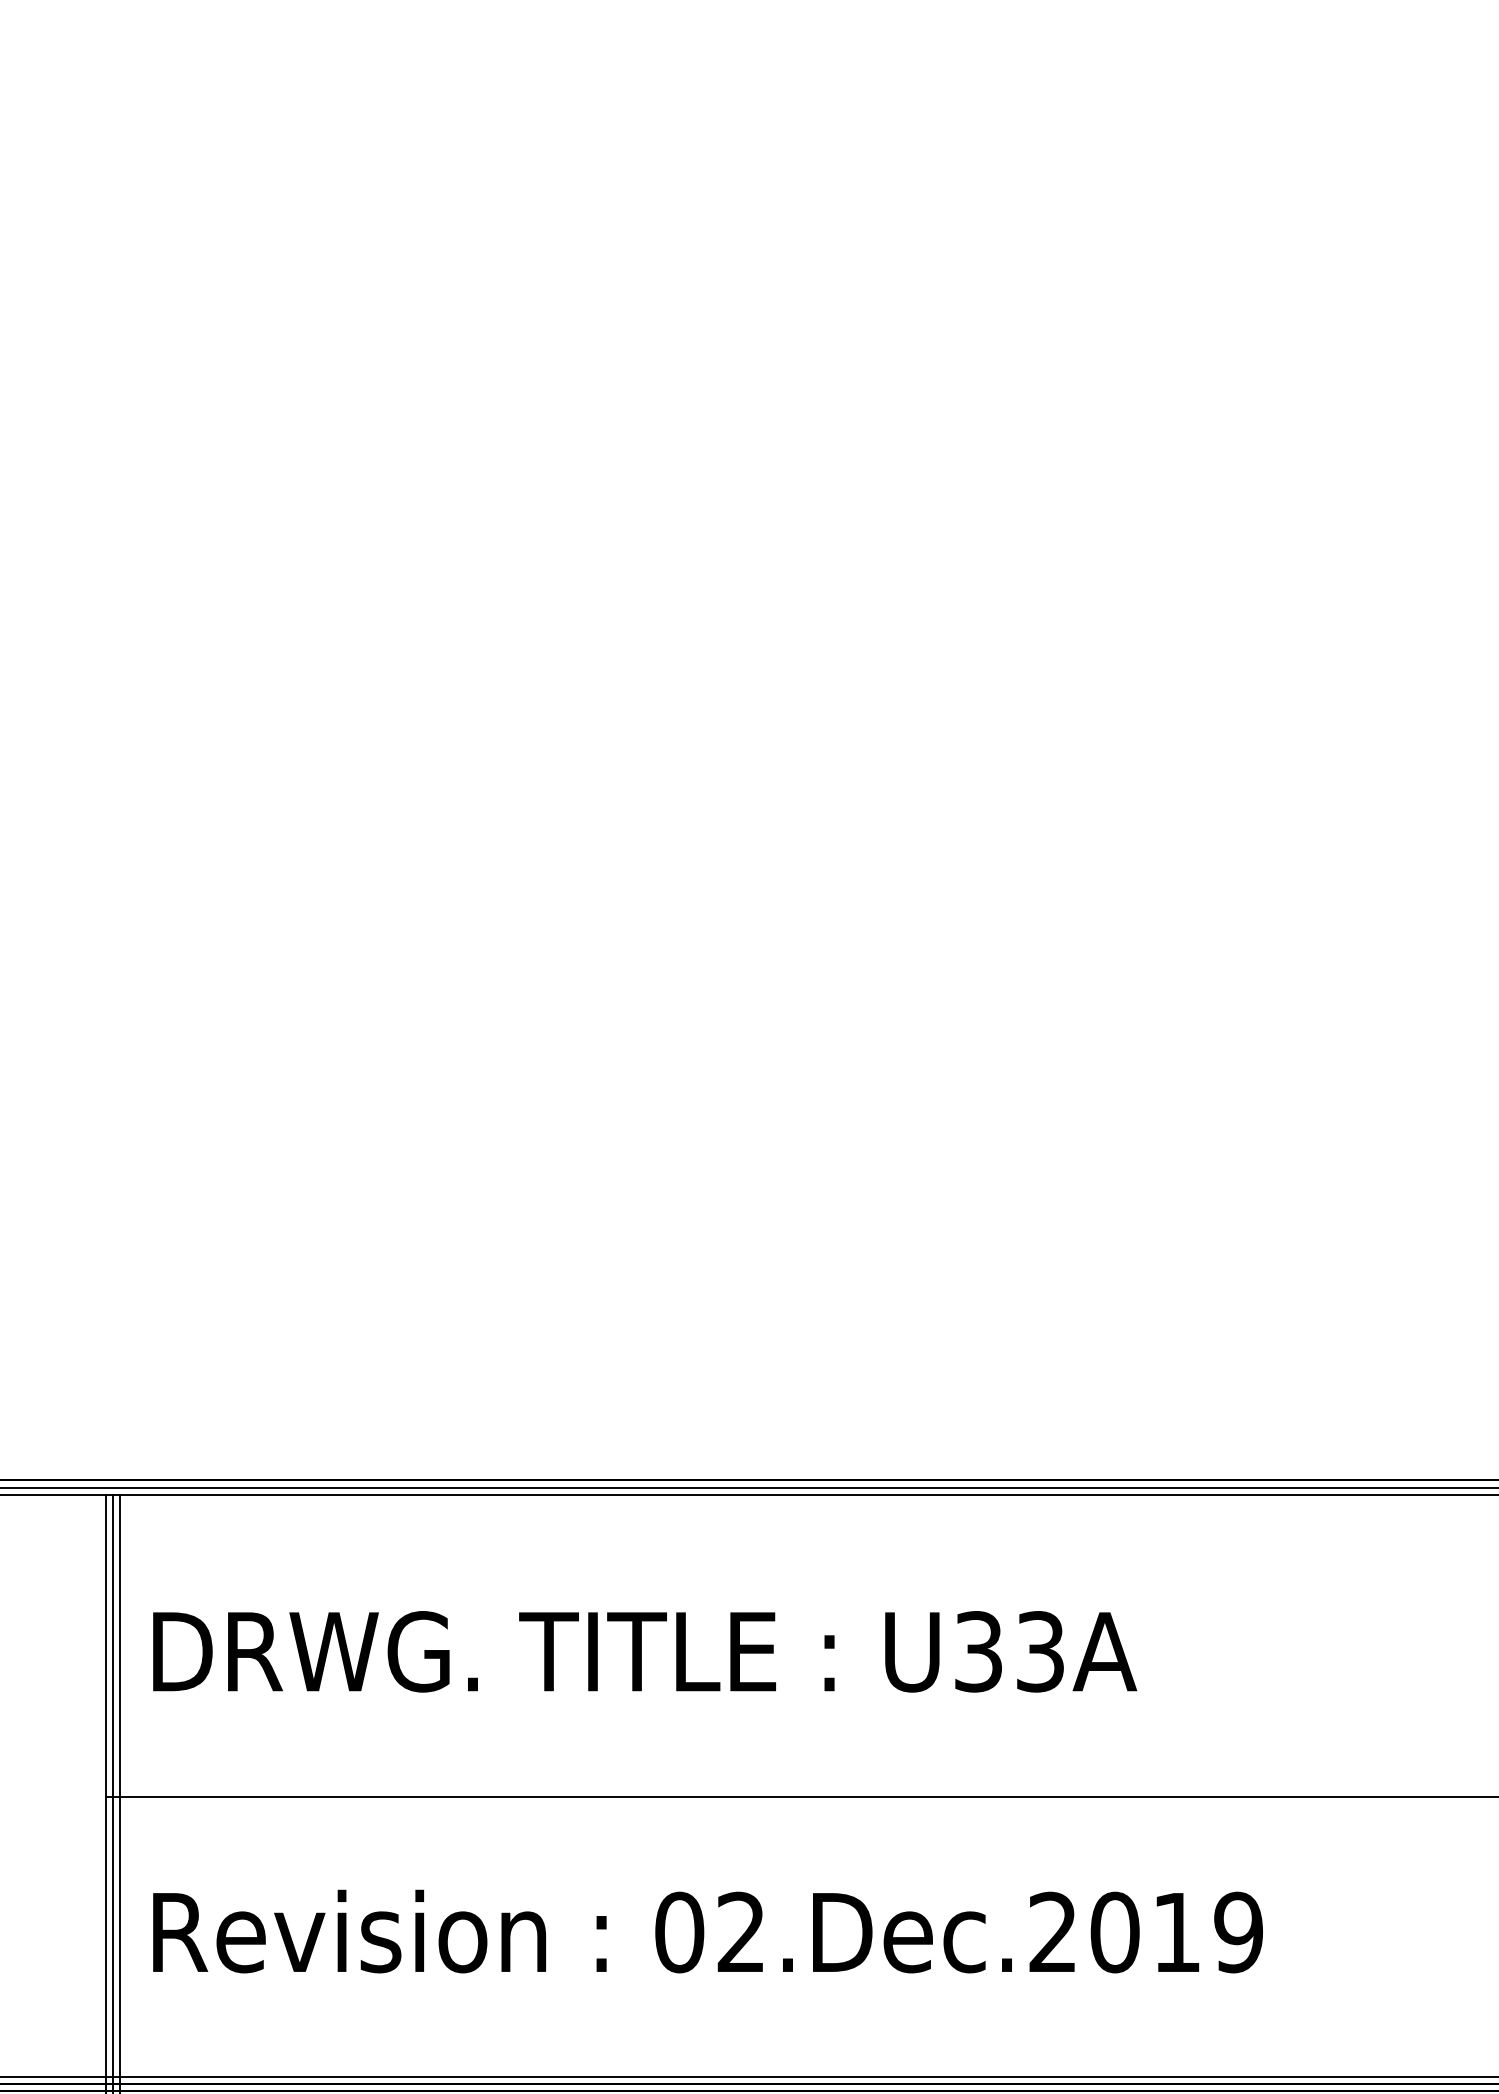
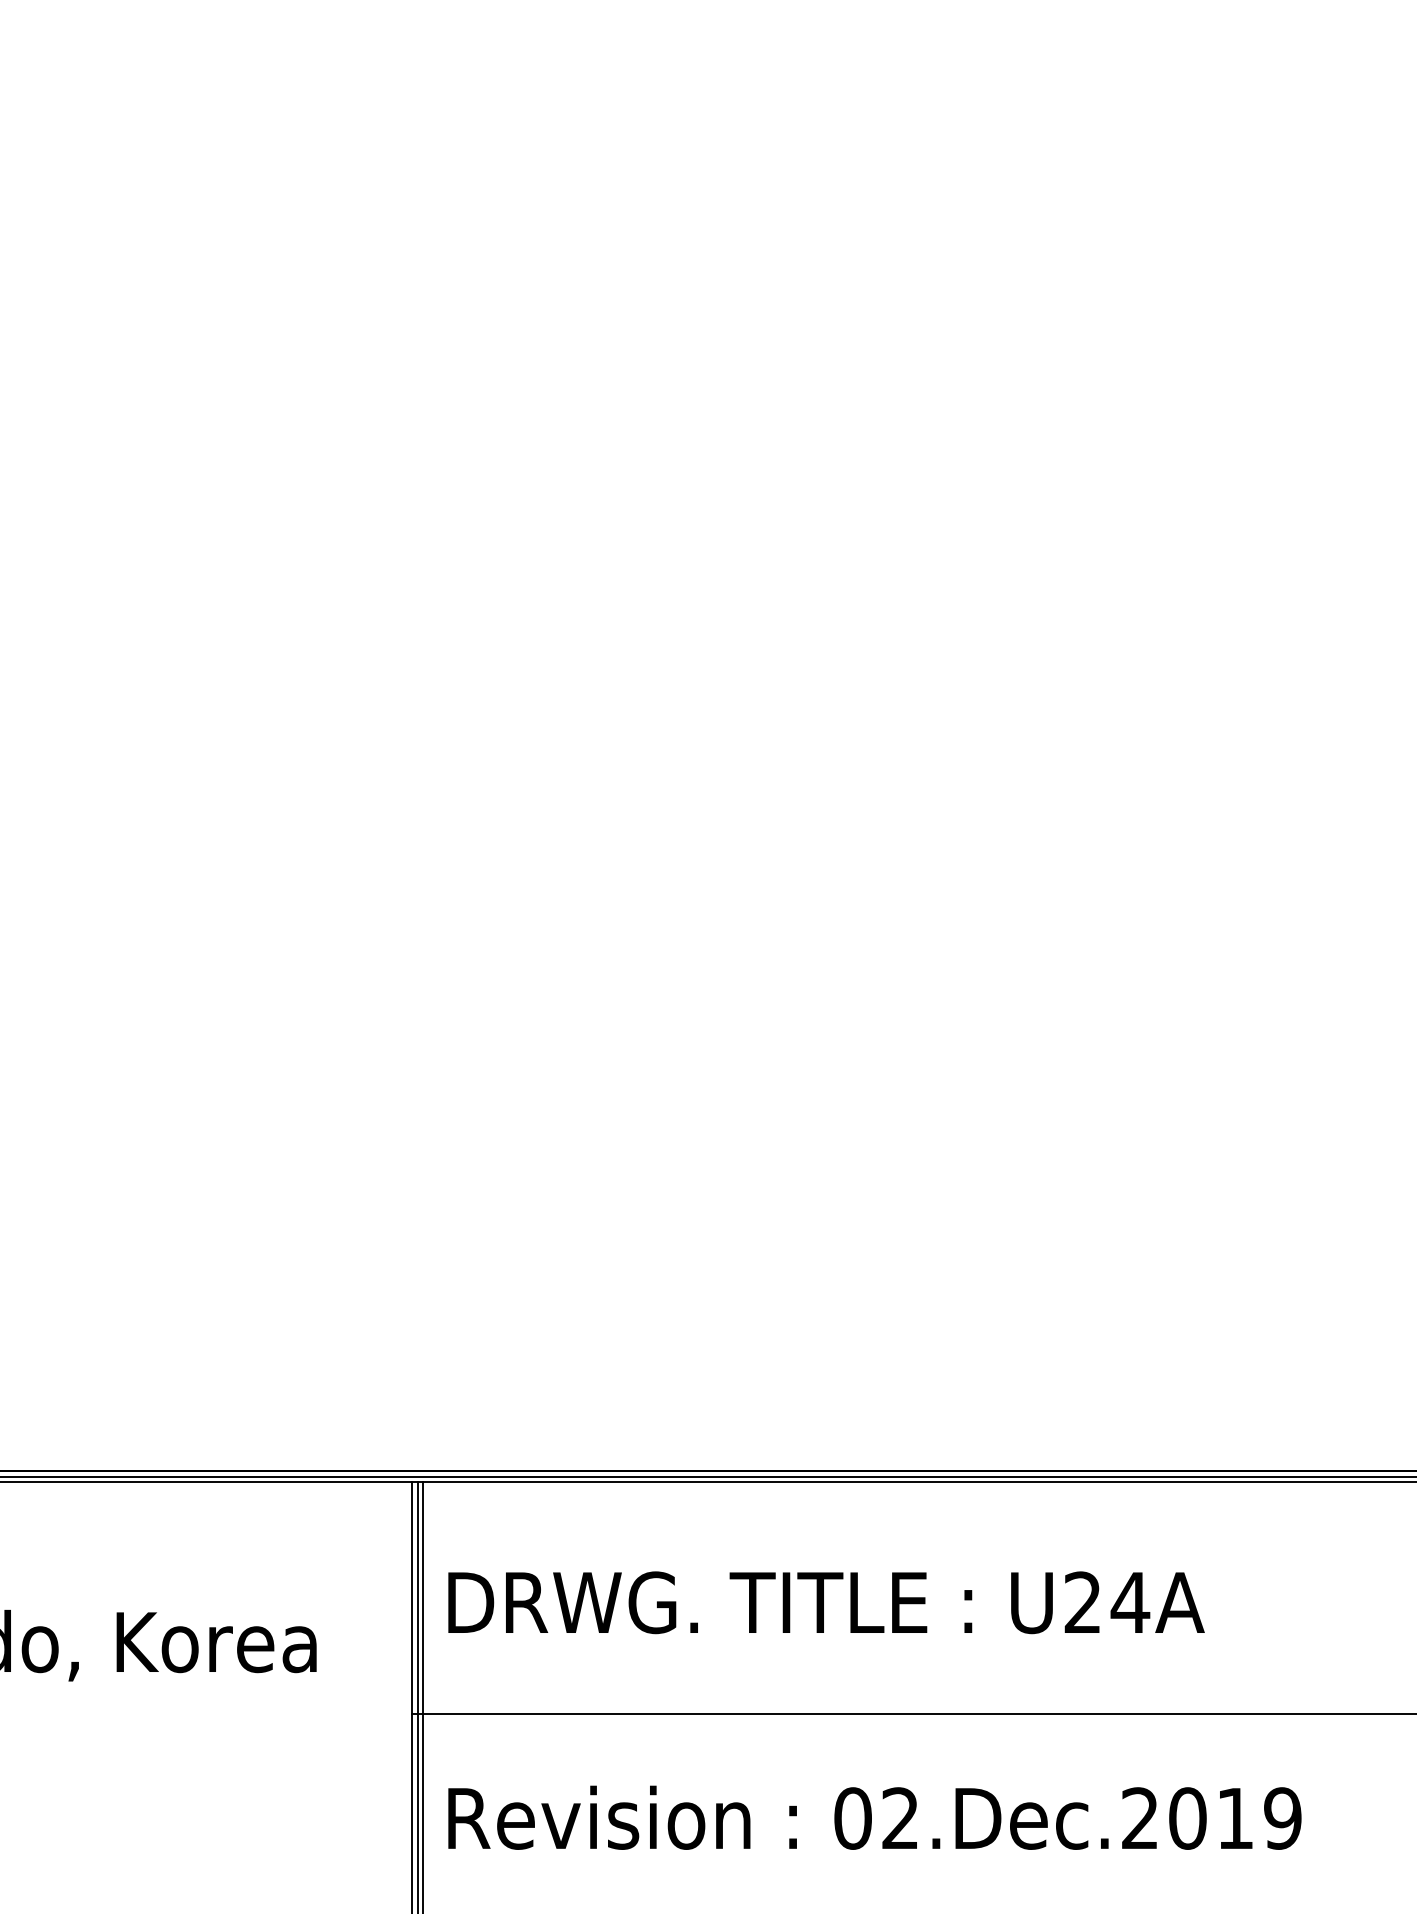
text: (1010, 1651) -> (1107, 1602), U33A -> U24A

